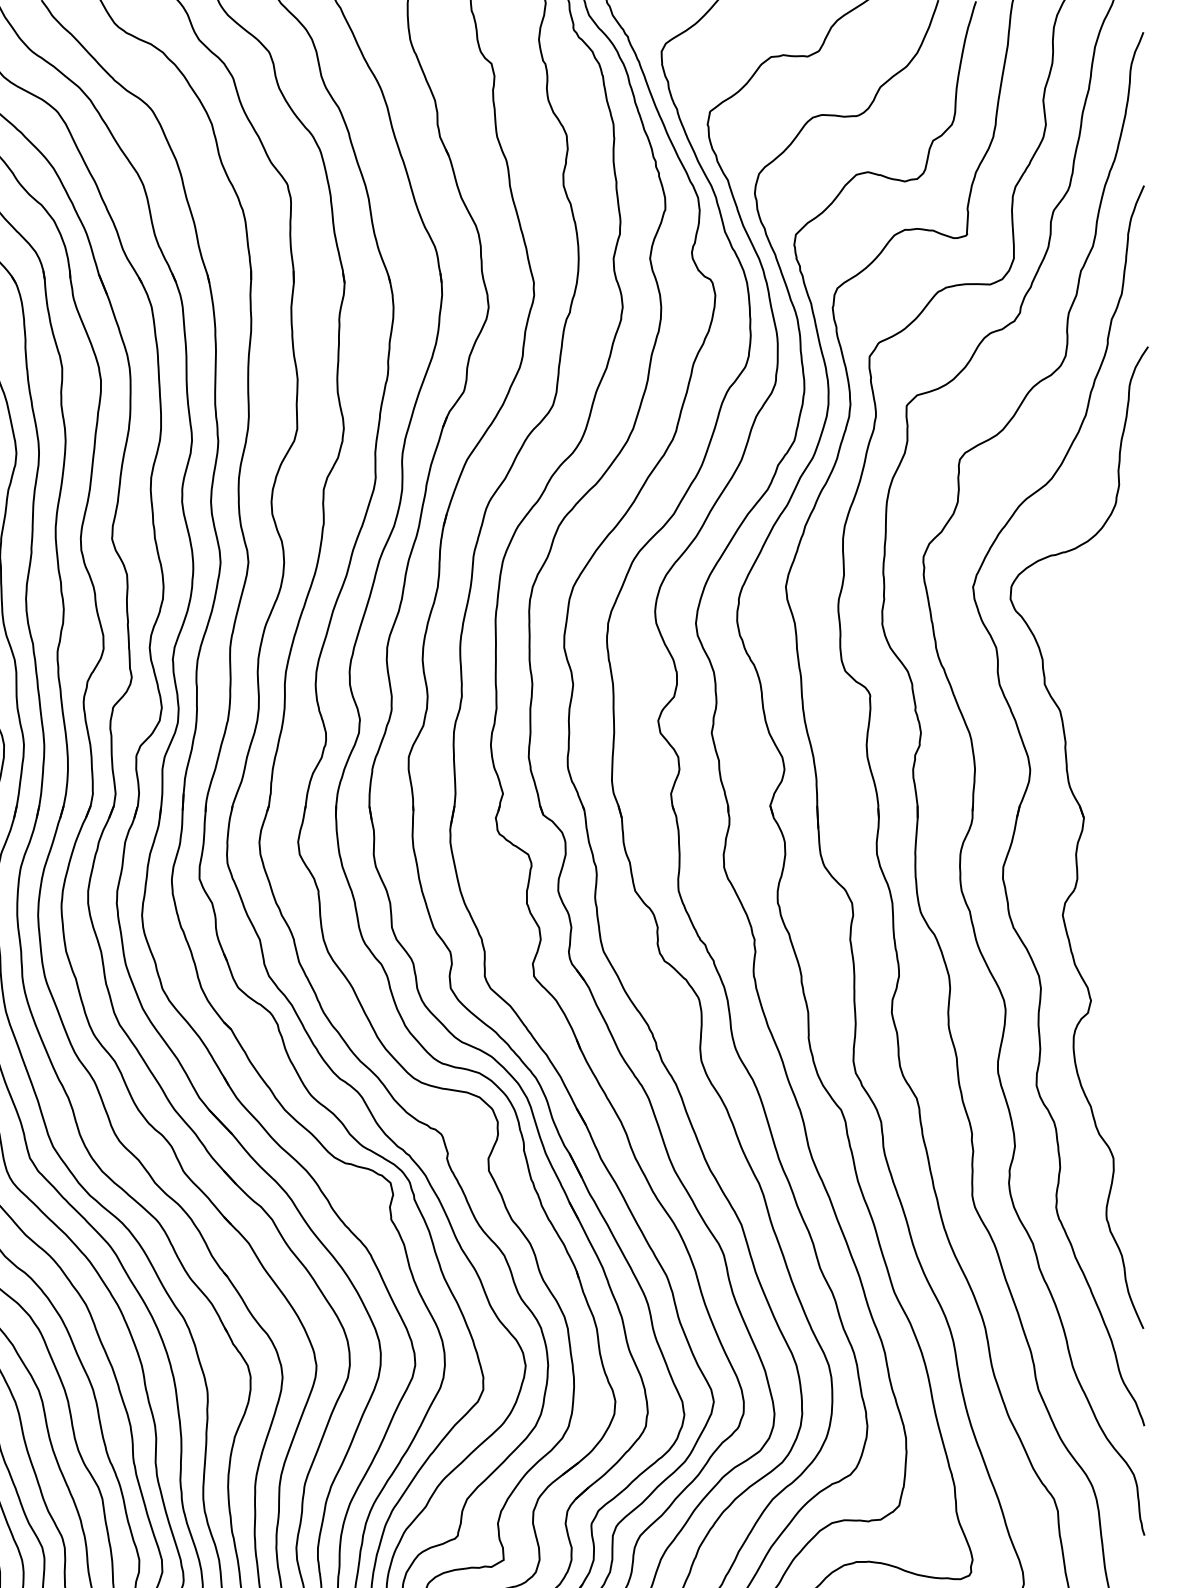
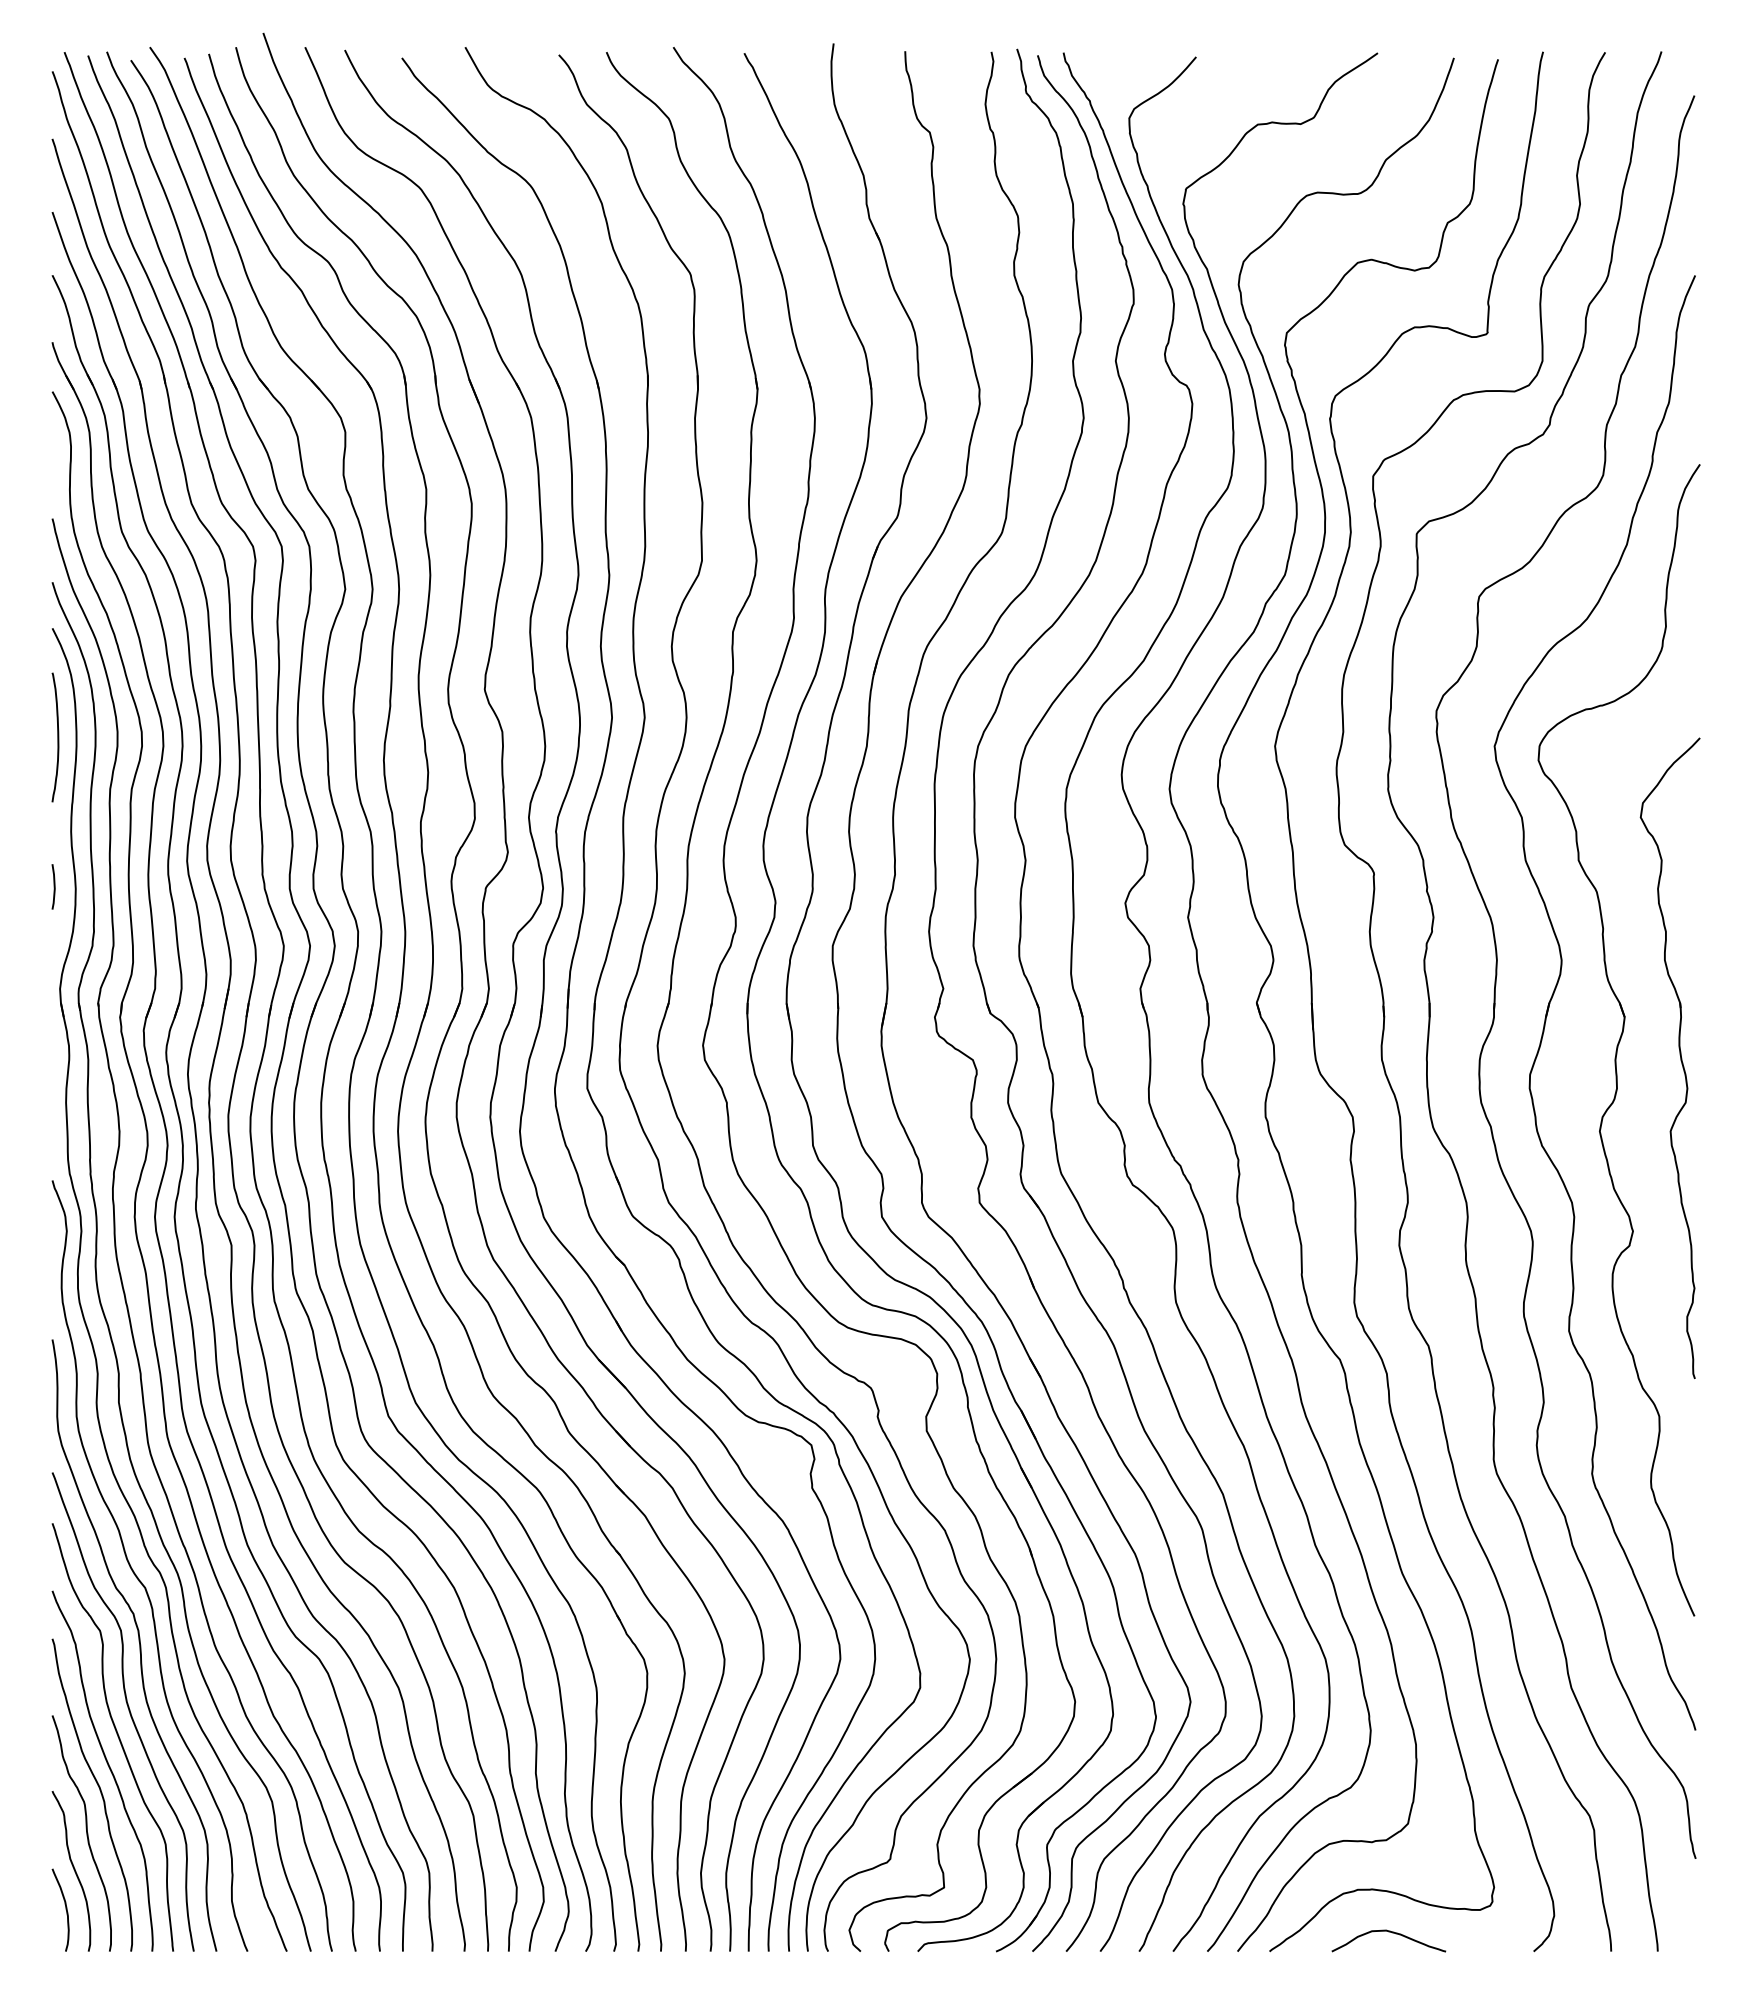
part: (1130, 850) -> (1679, 1055), added

